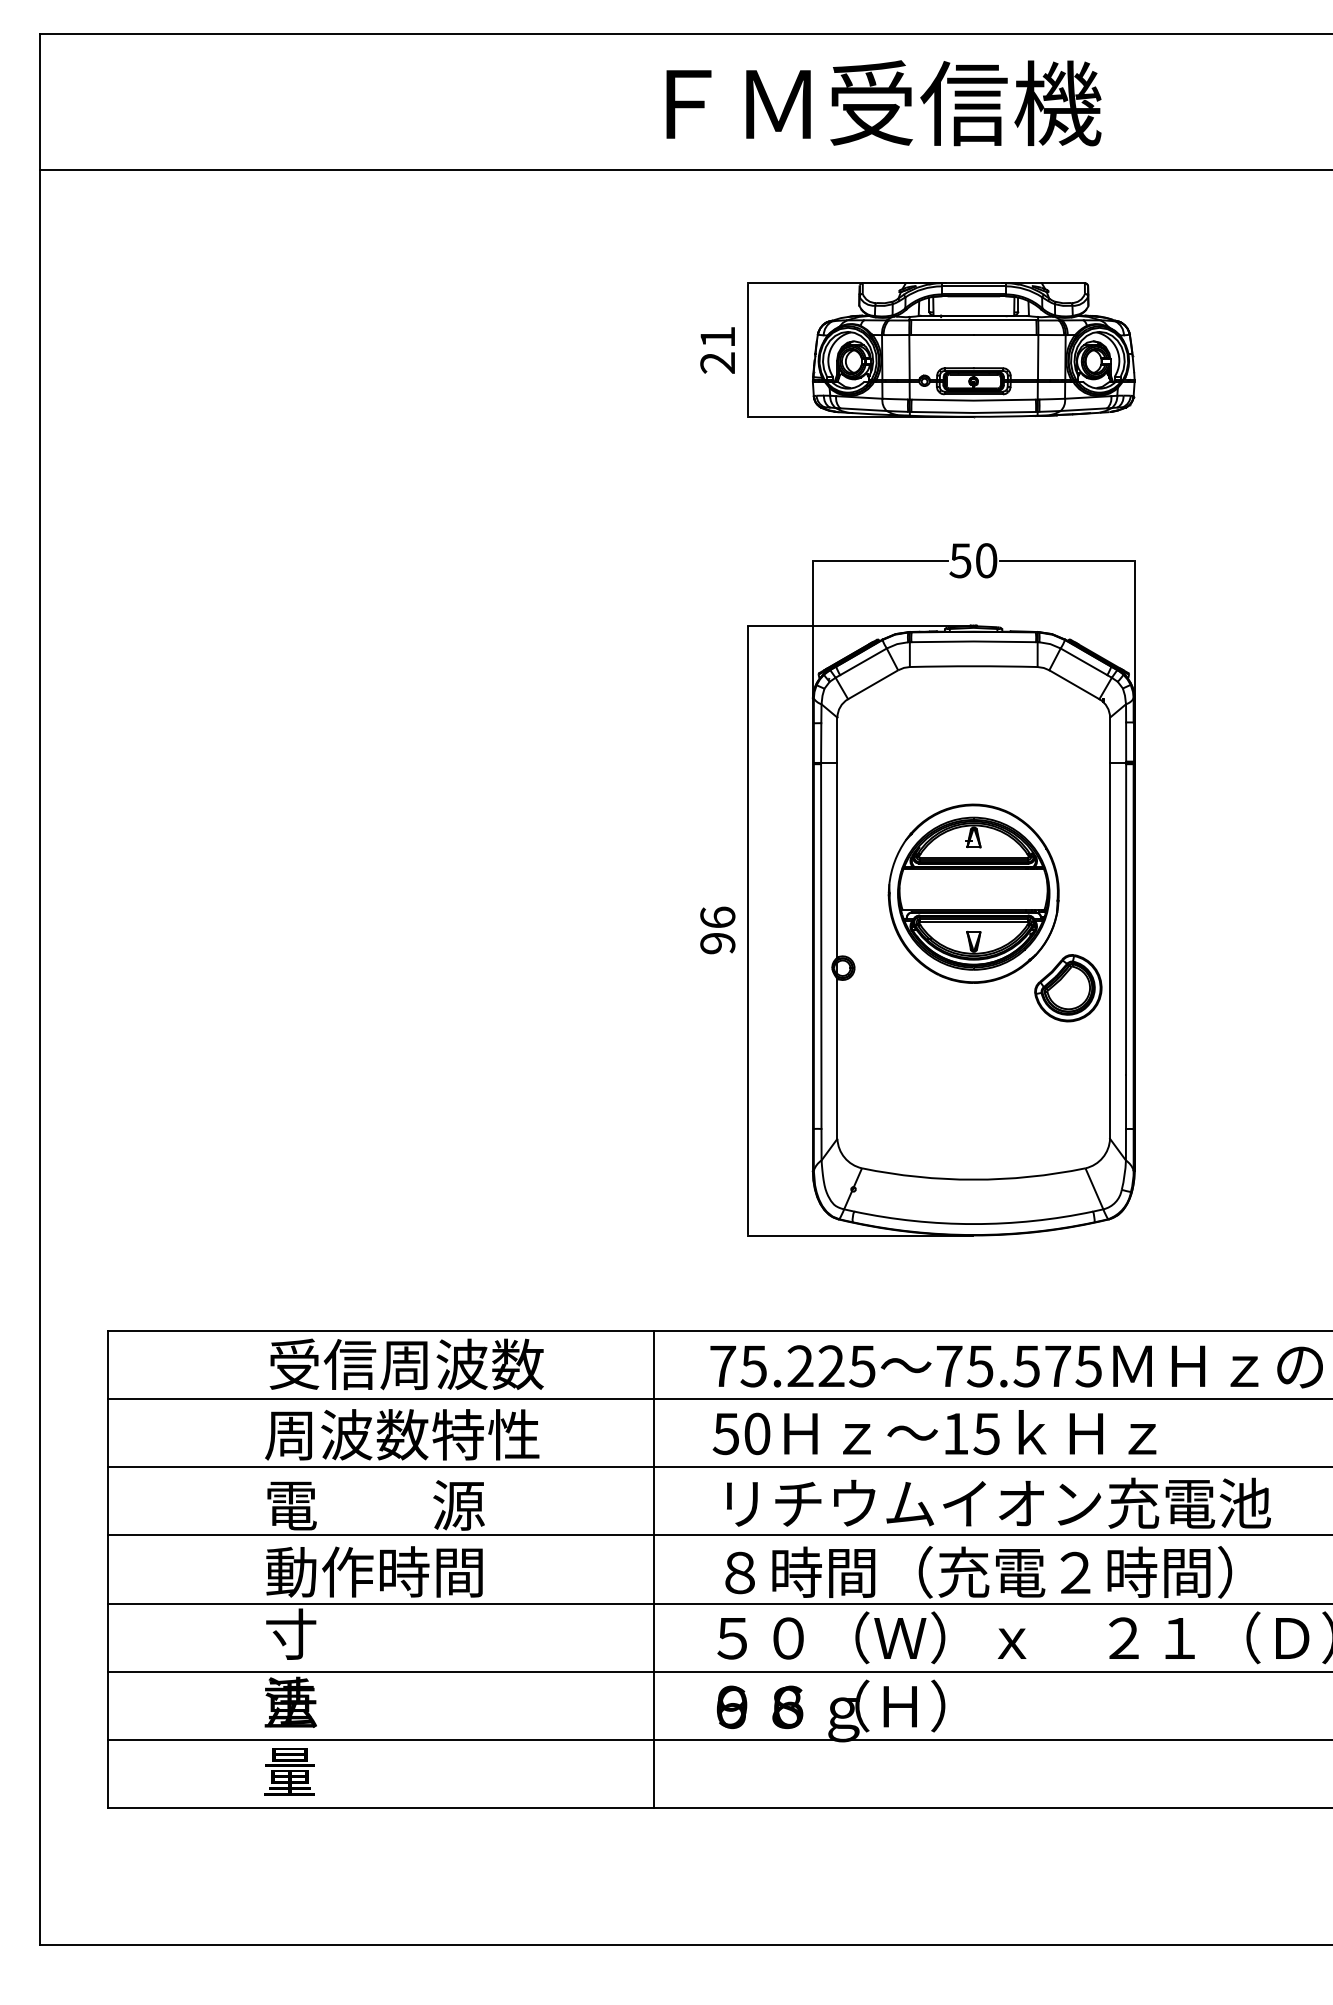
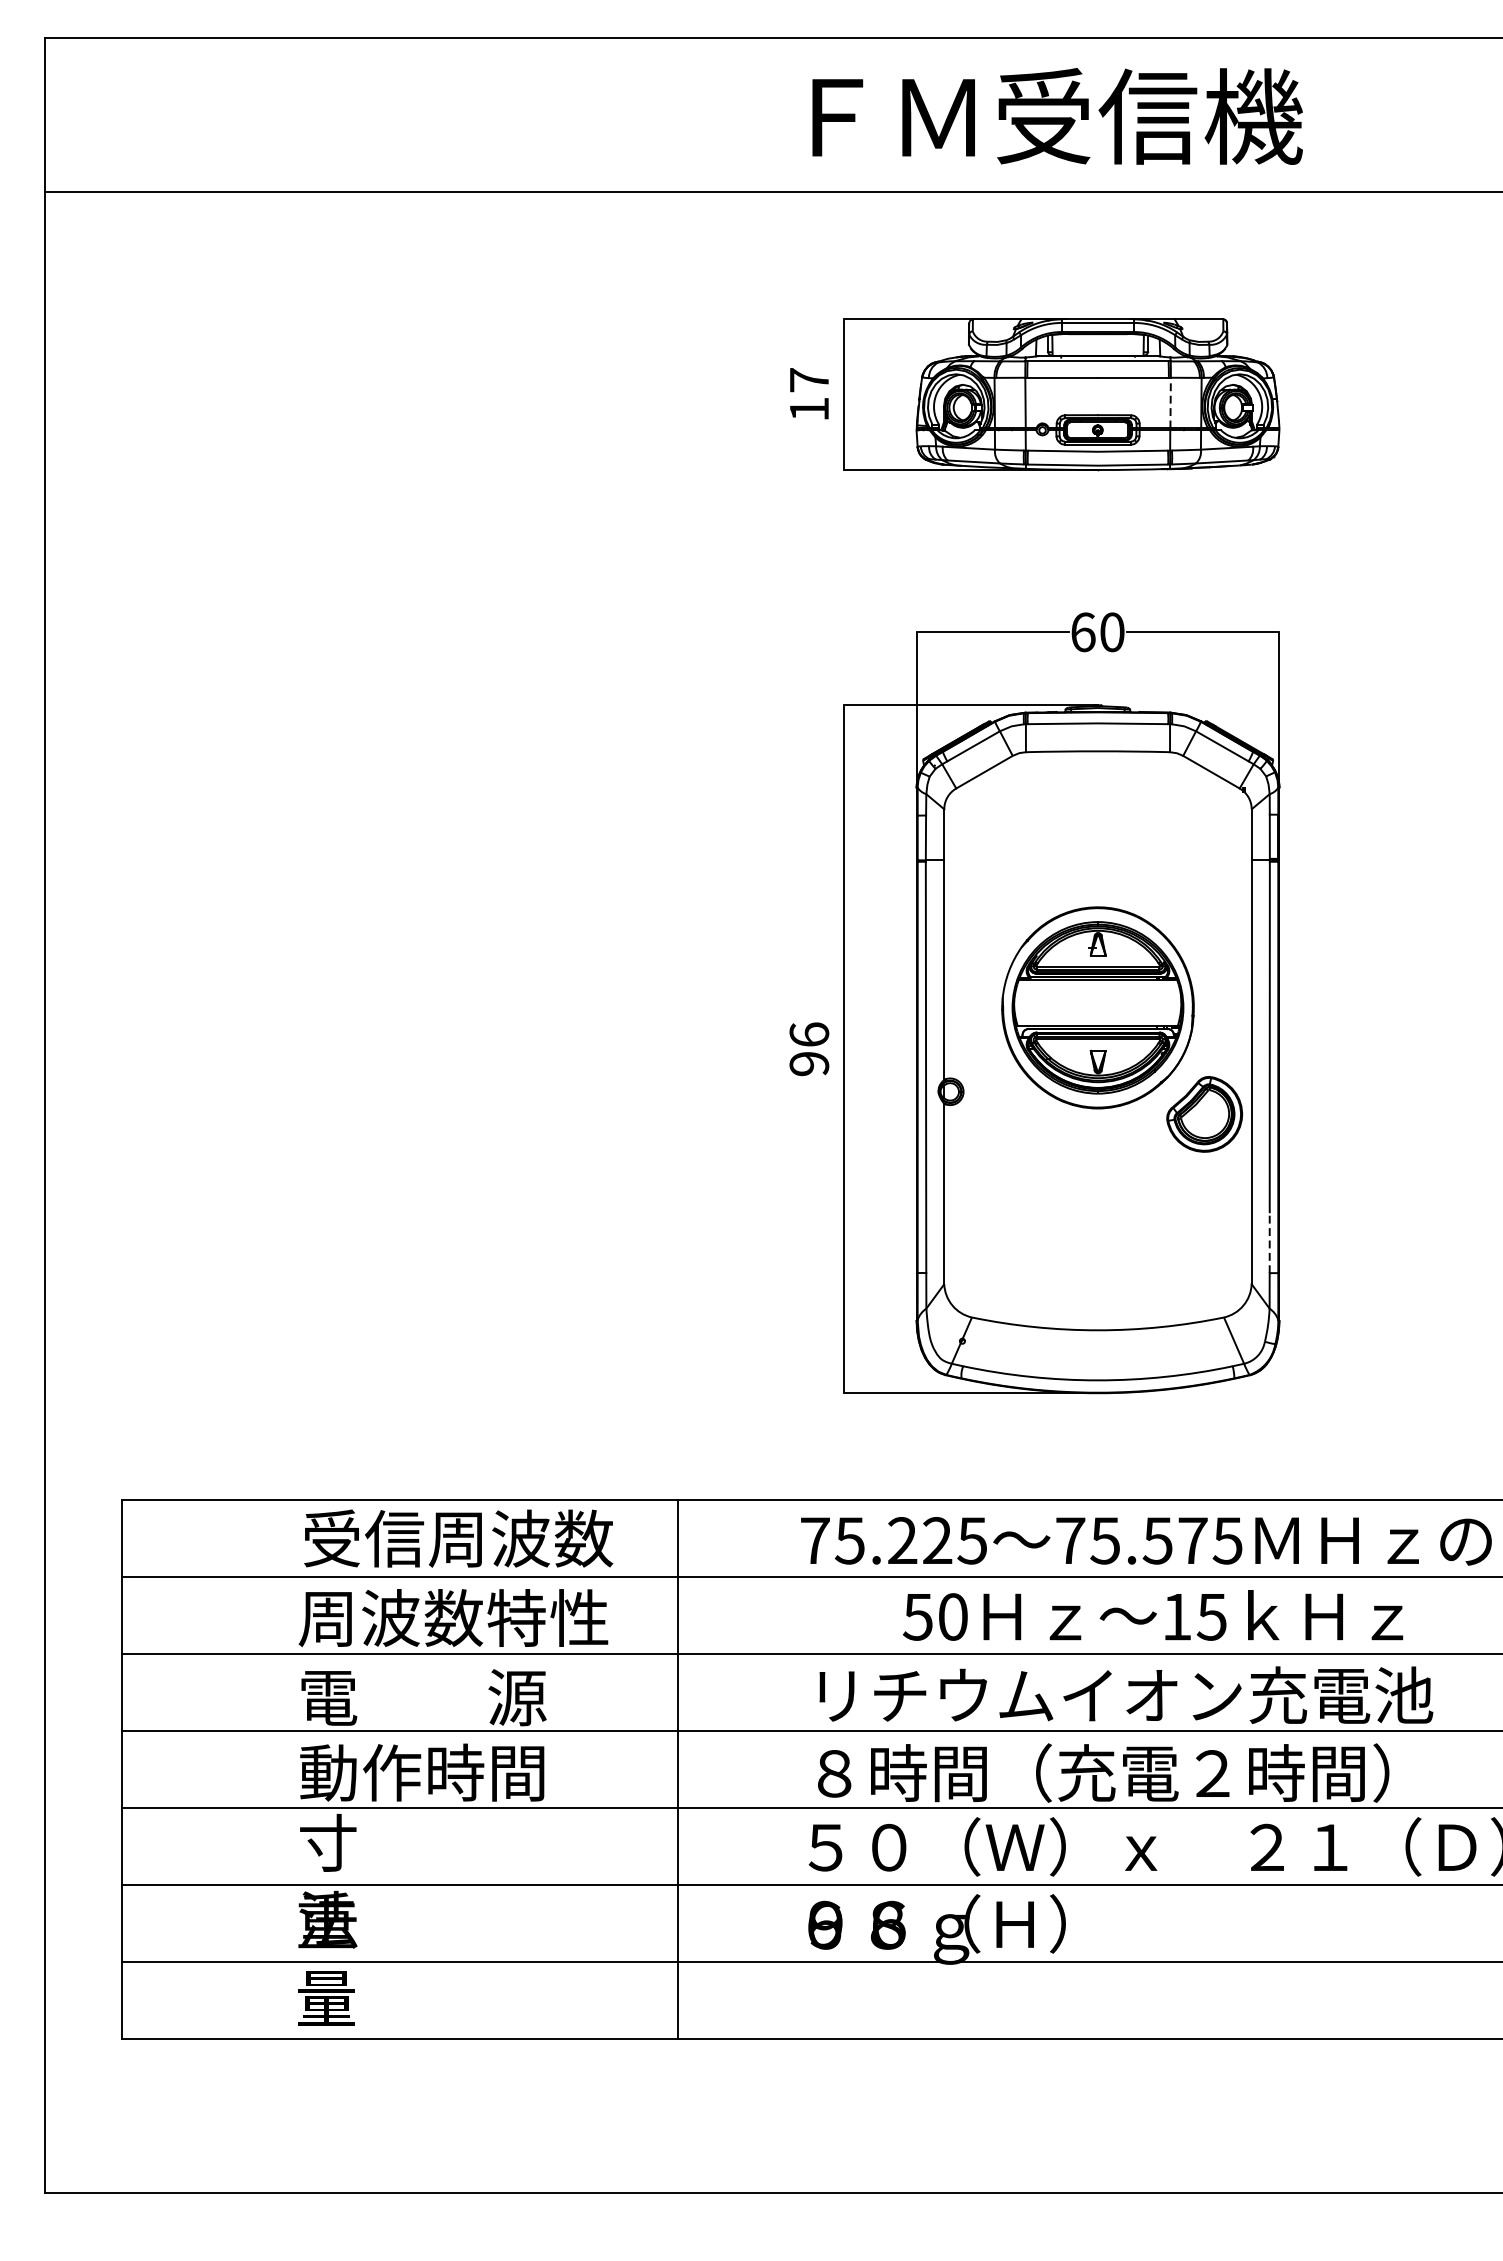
text: (883, 103) -> (1057, 116), moved
text: (717, 349) -> (809, 394), 21 -> 17
line: (1038, 356) -> (1171, 402), solid -> dashed
text: (960, 560) -> (1083, 632), 50 -> 60
line: (1126, 1101) -> (1270, 1242), solid -> dashed
text: (934, 1432) -> (1152, 1615), moved
line: (654, 1569) -> (678, 1769), moved

